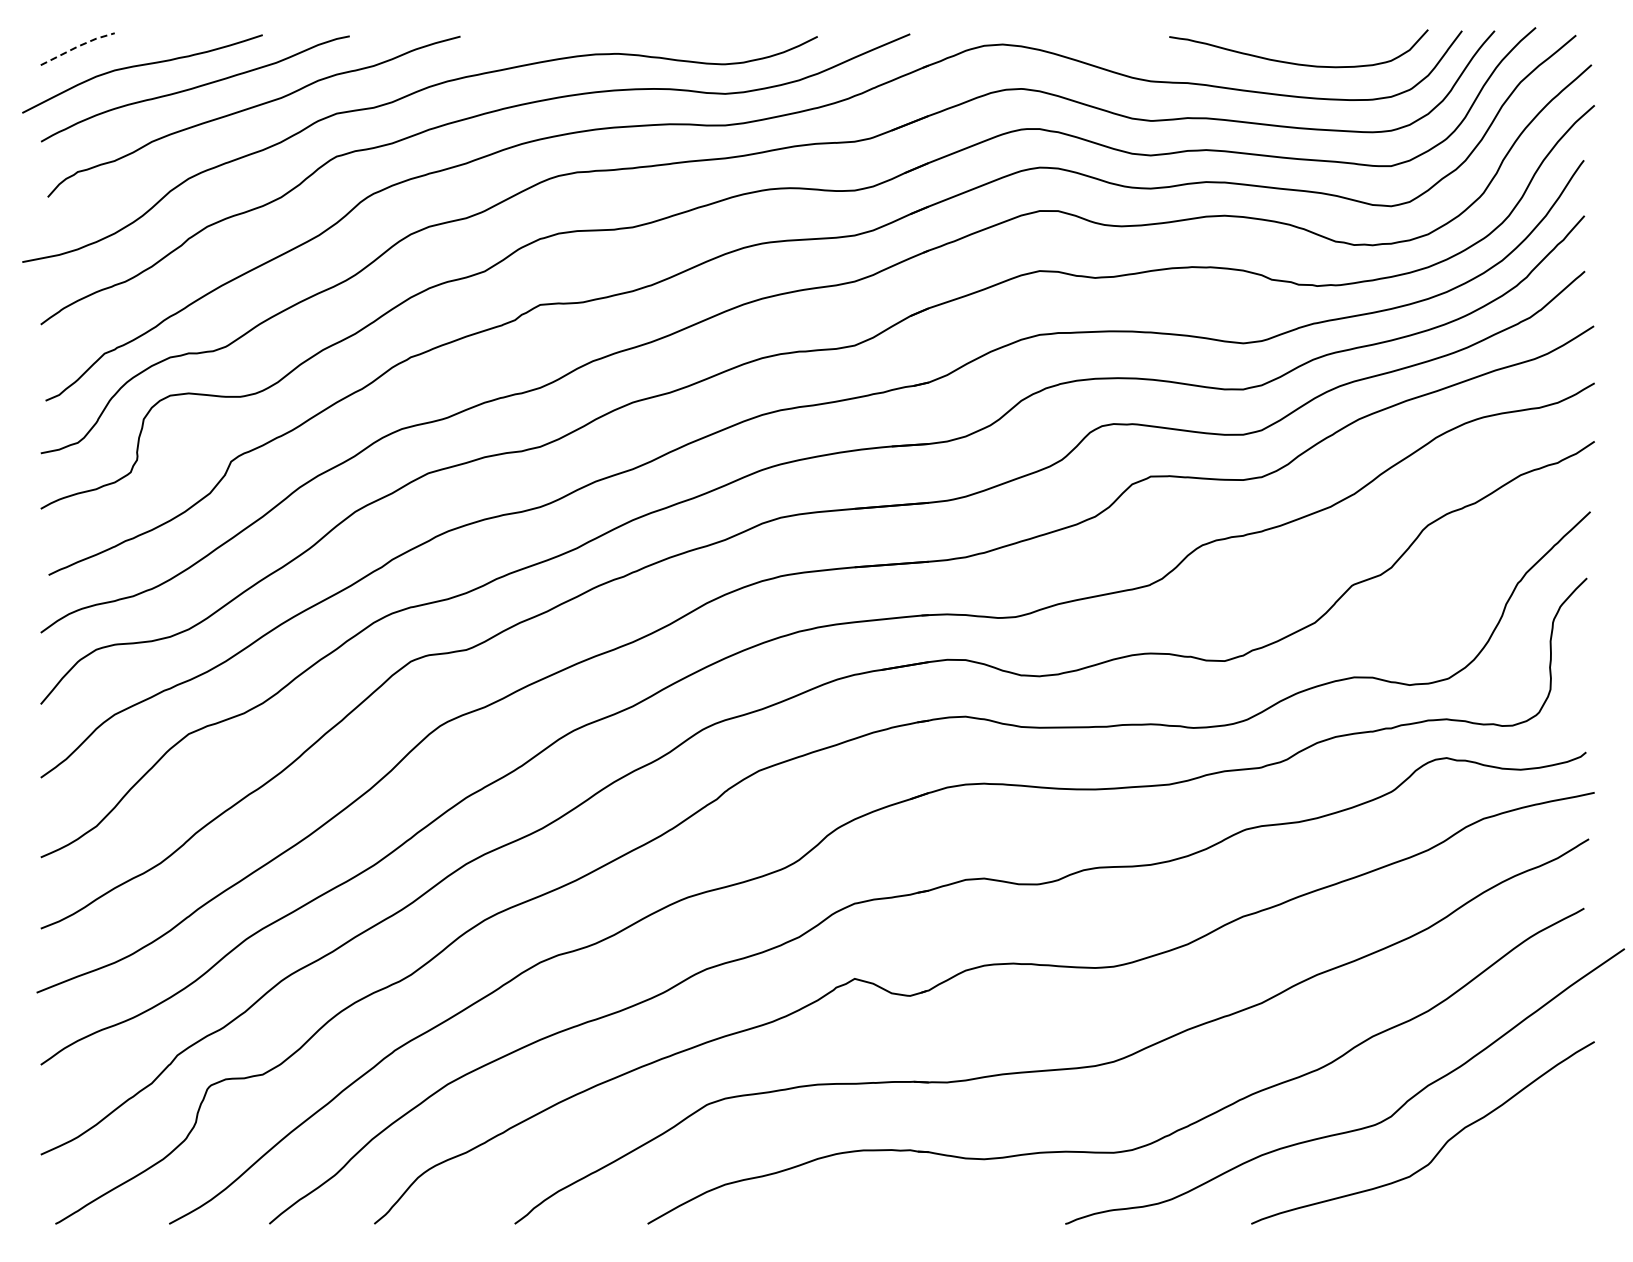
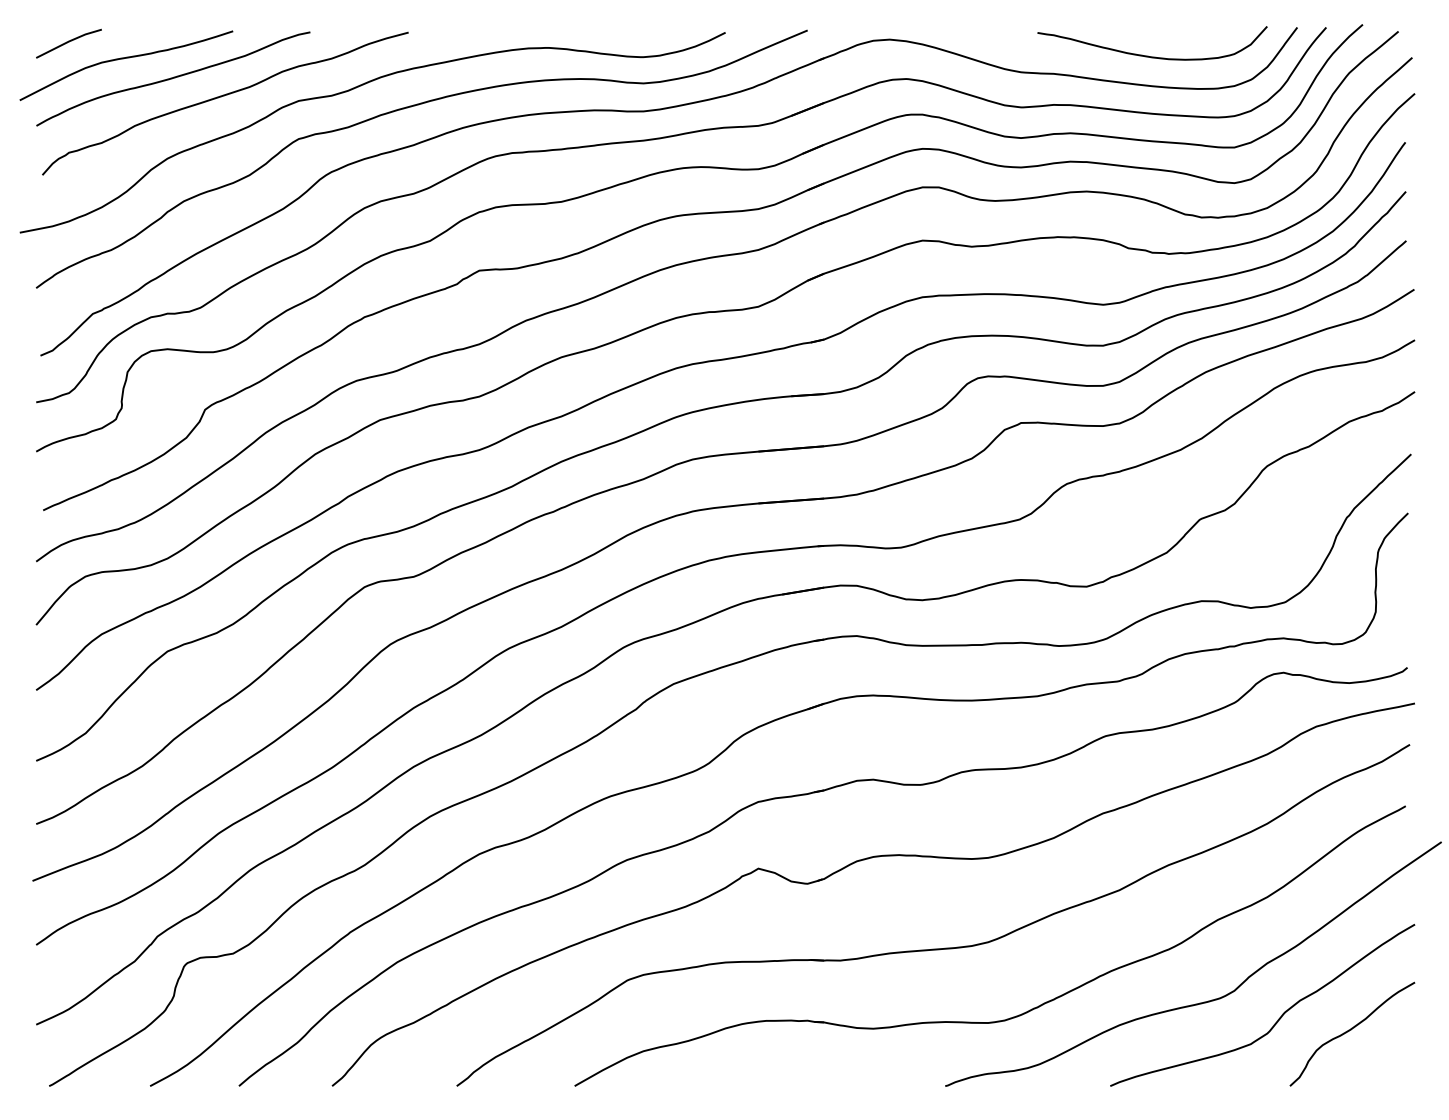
line: (77, 46) -> (68, 41), dashed -> solid
curve: (1522, 1161) -> (1350, 1030), added

